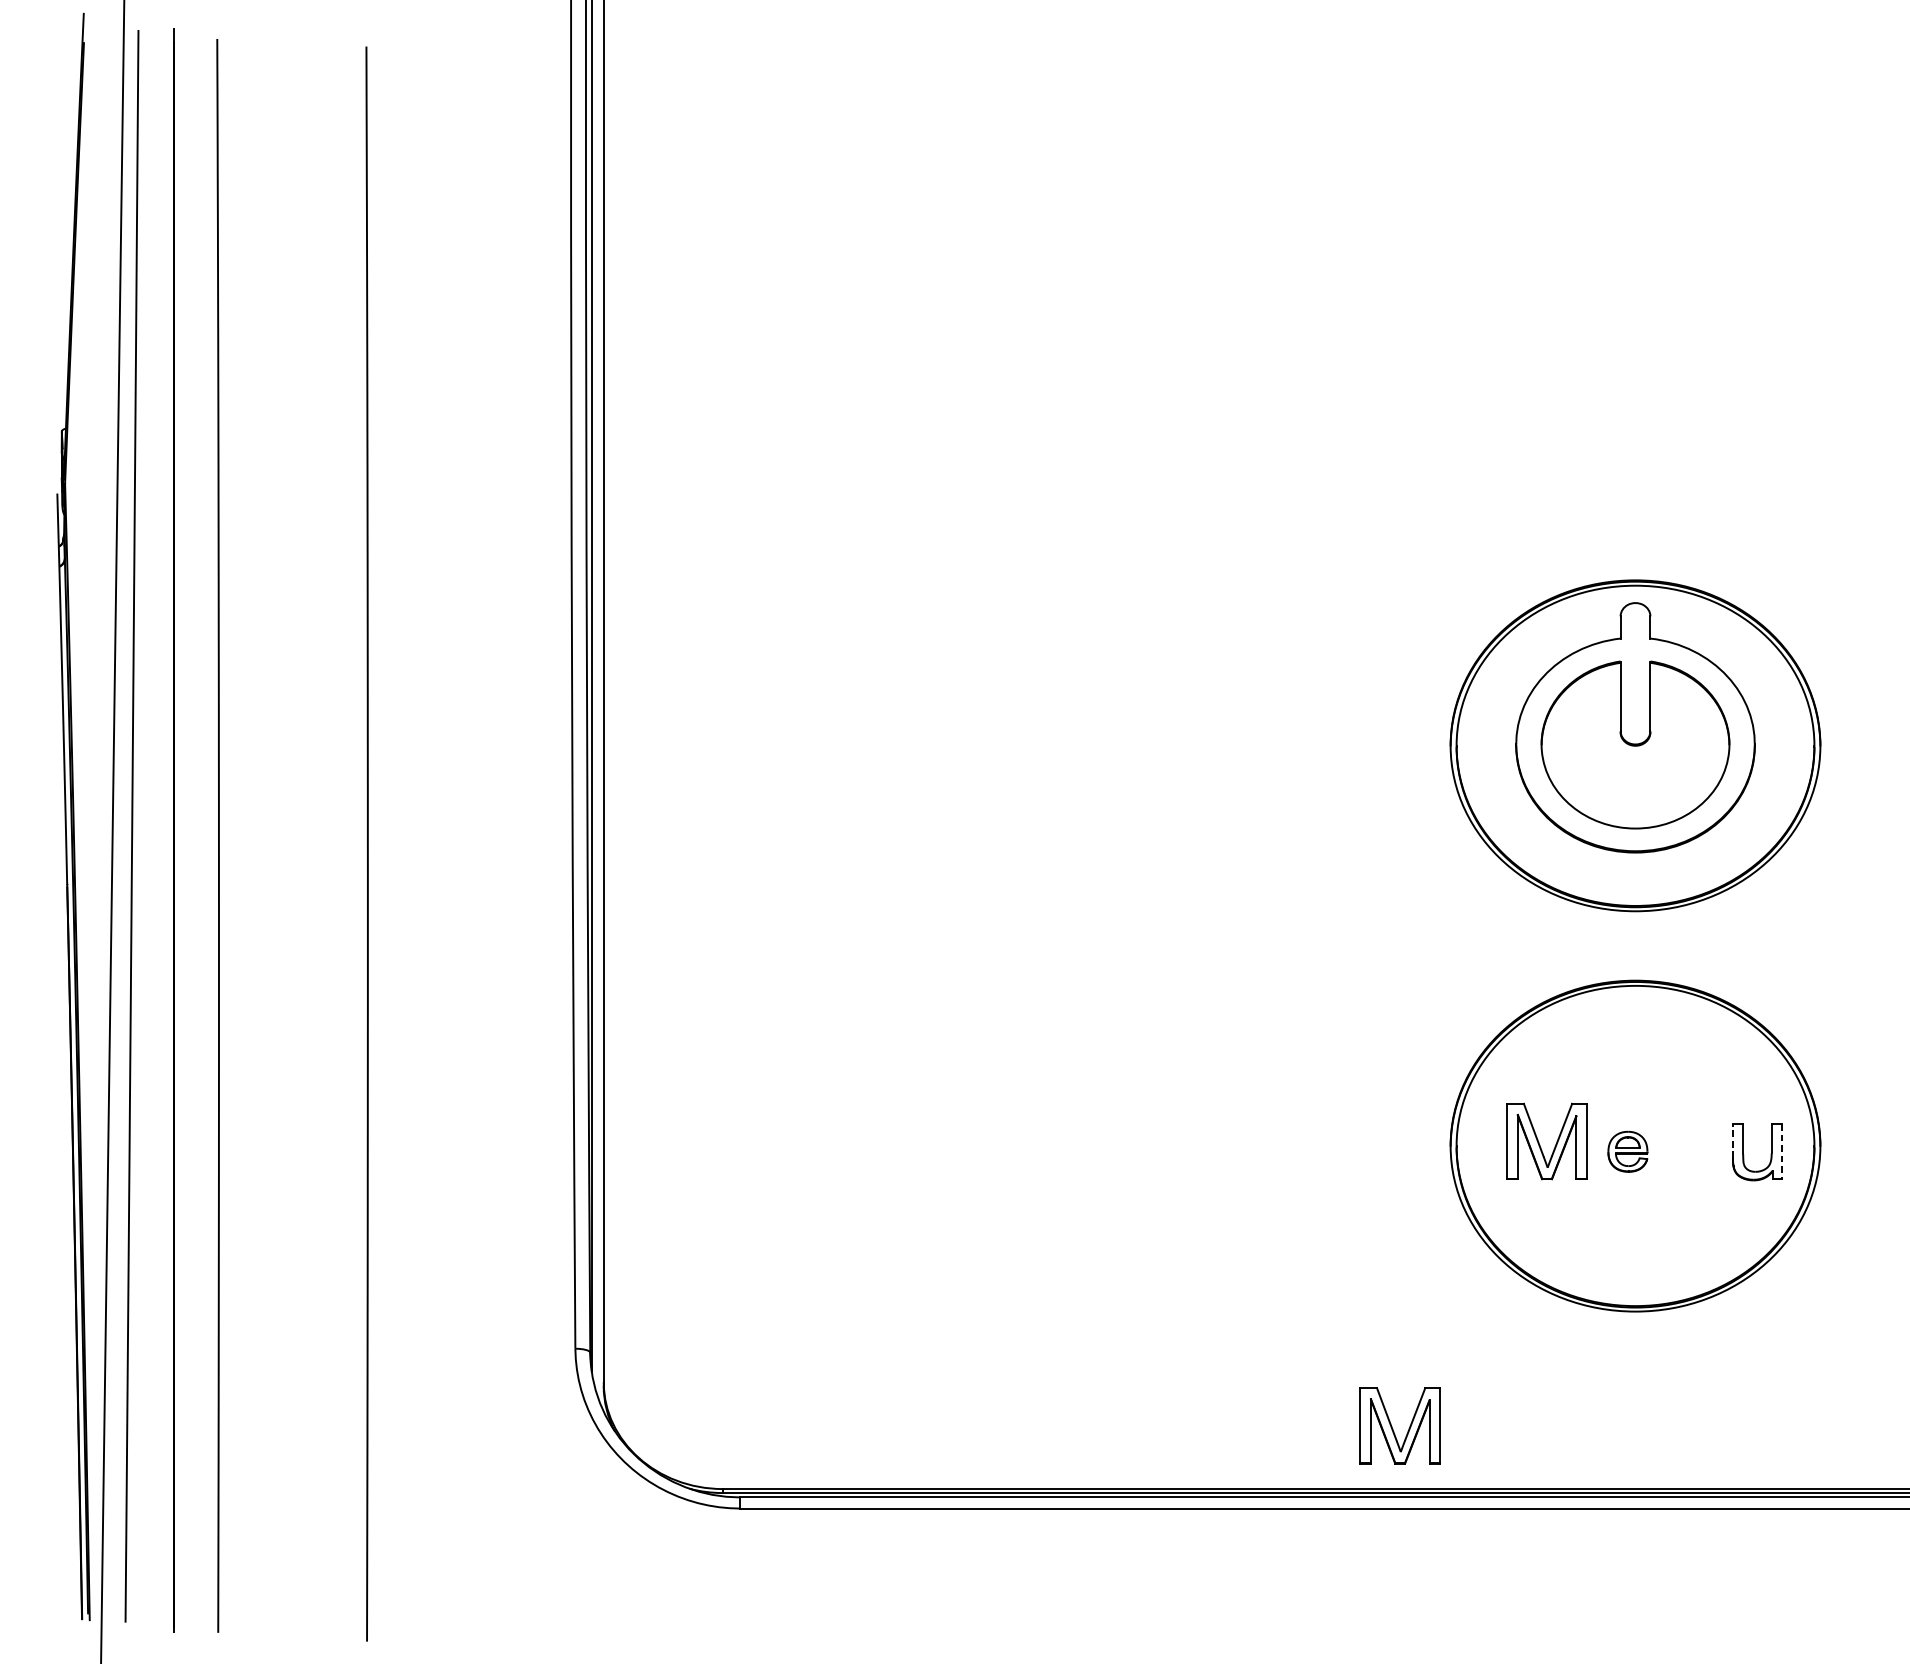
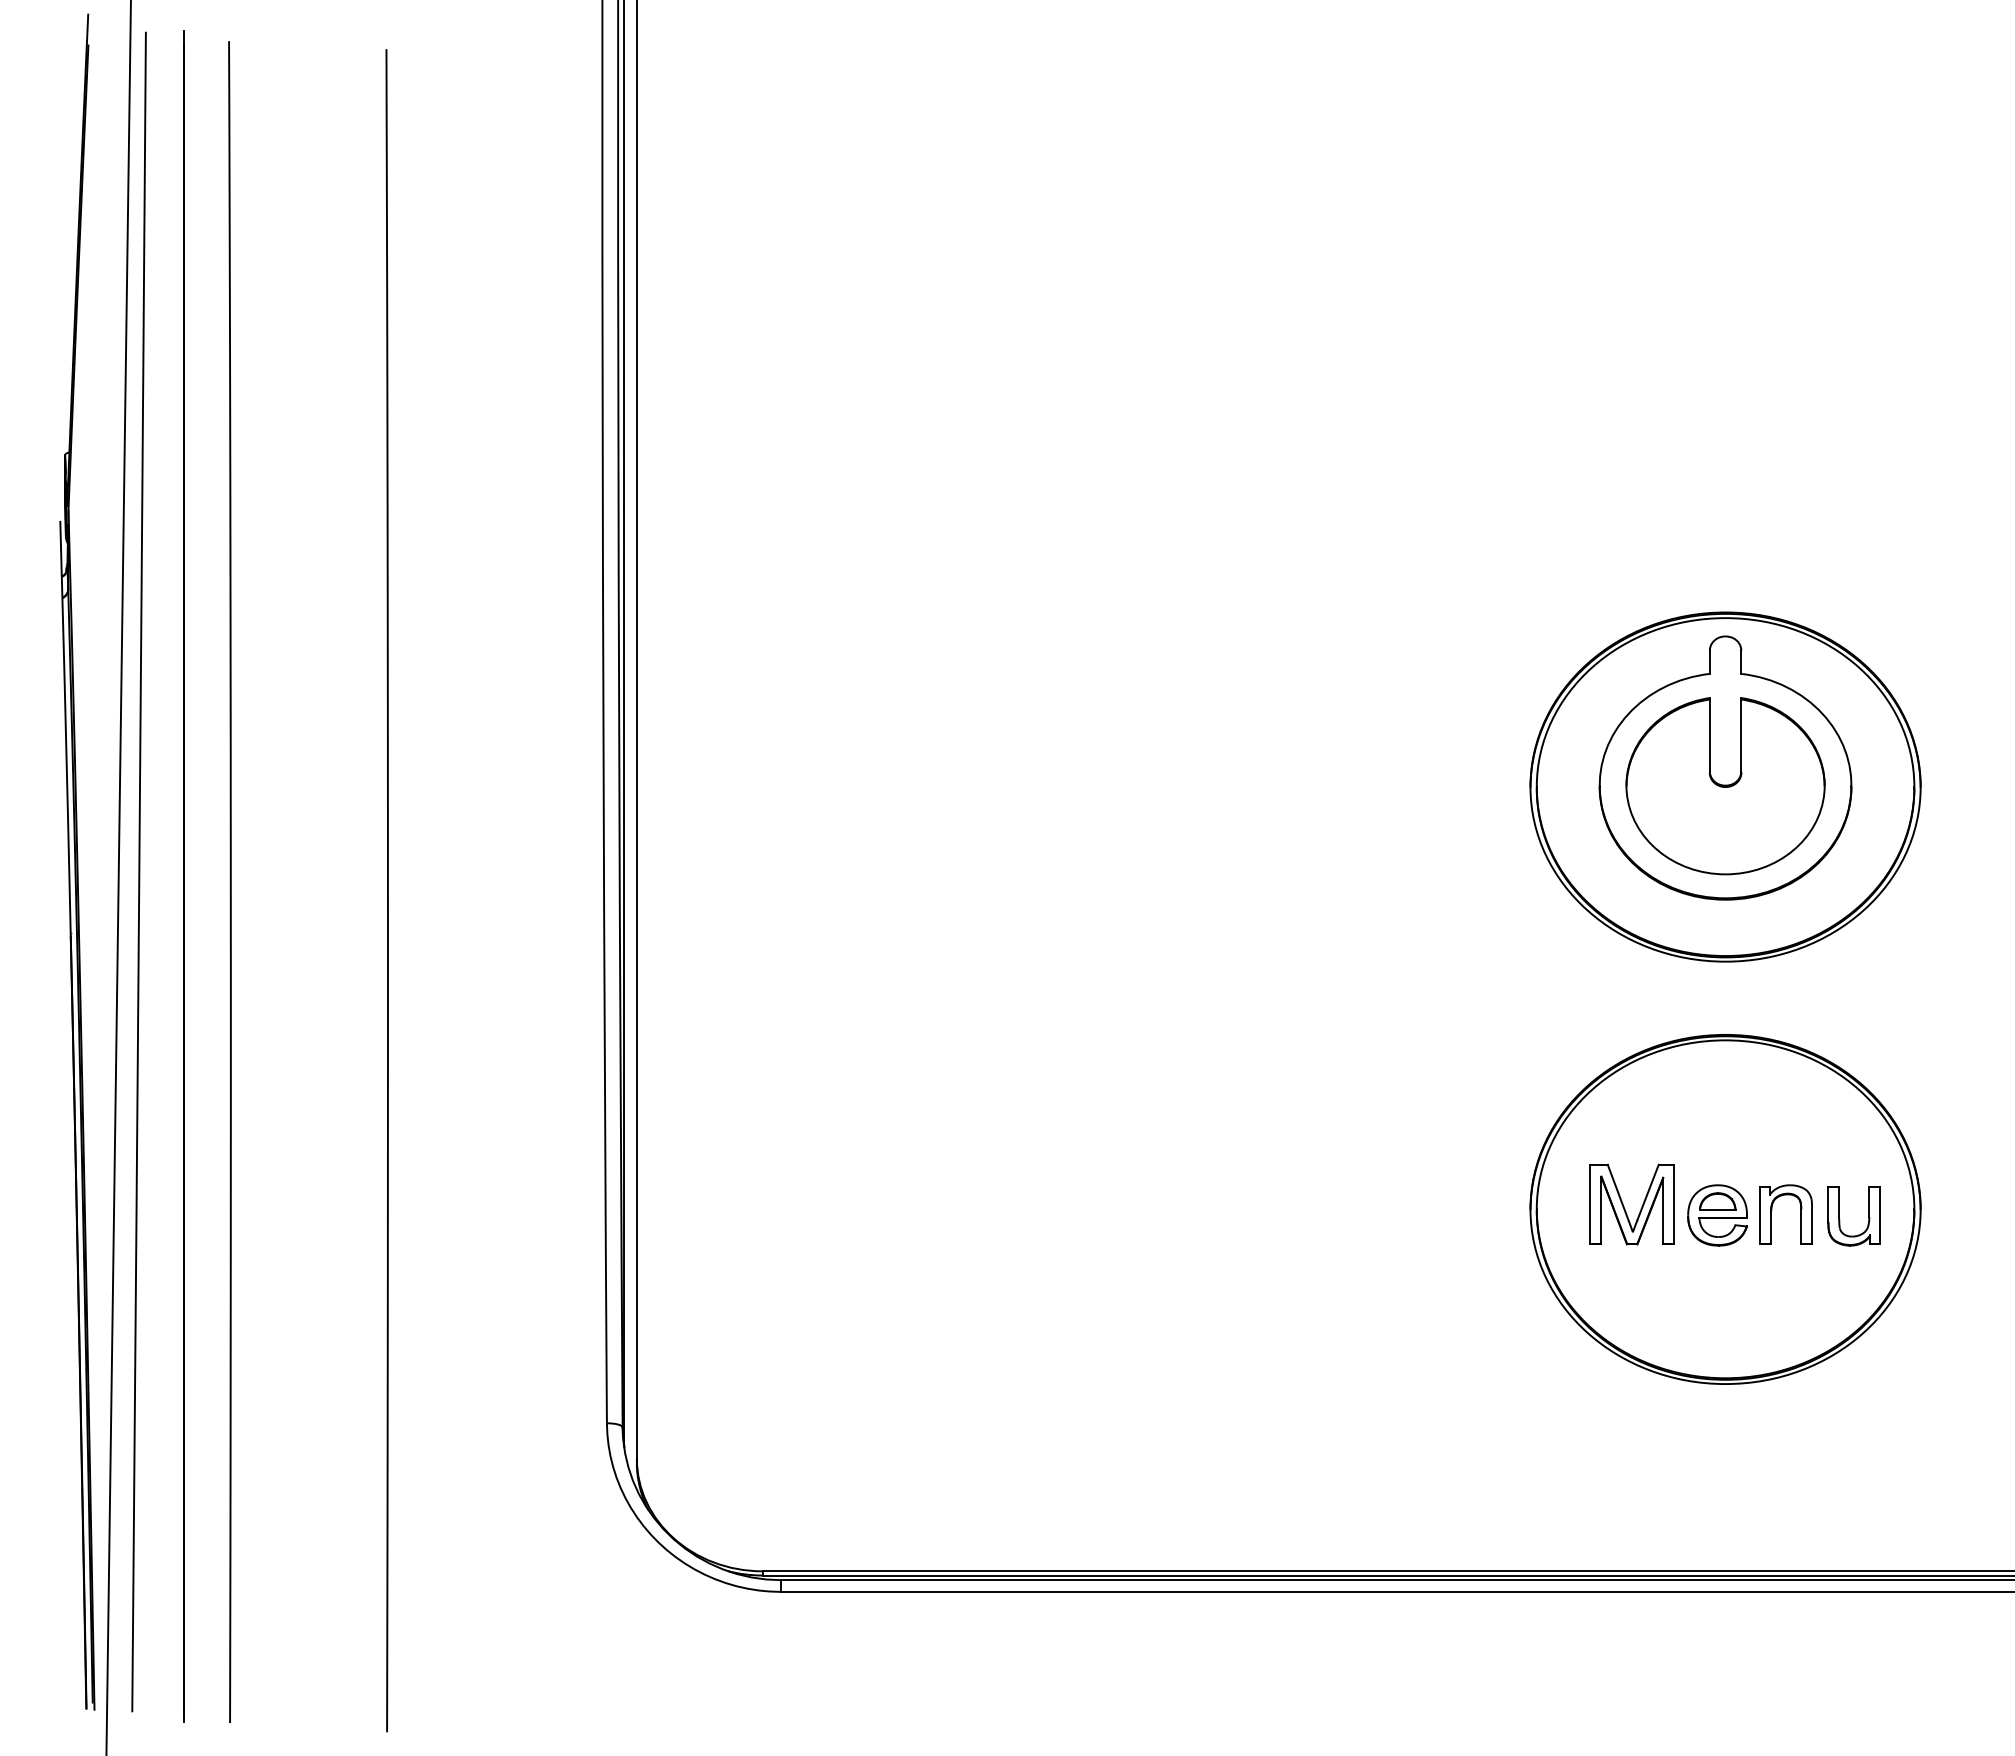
line: (1733, 1141) -> (1828, 1204), dashed -> solid
part: (1679, 1147) -> (1772, 1210), added
part: (1627, 1151) -> (1717, 1215), size x1.43
line: (1782, 1151) -> (1880, 1215), dashed -> solid
part: (1393, 1429) -> (1470, 1508), removed

